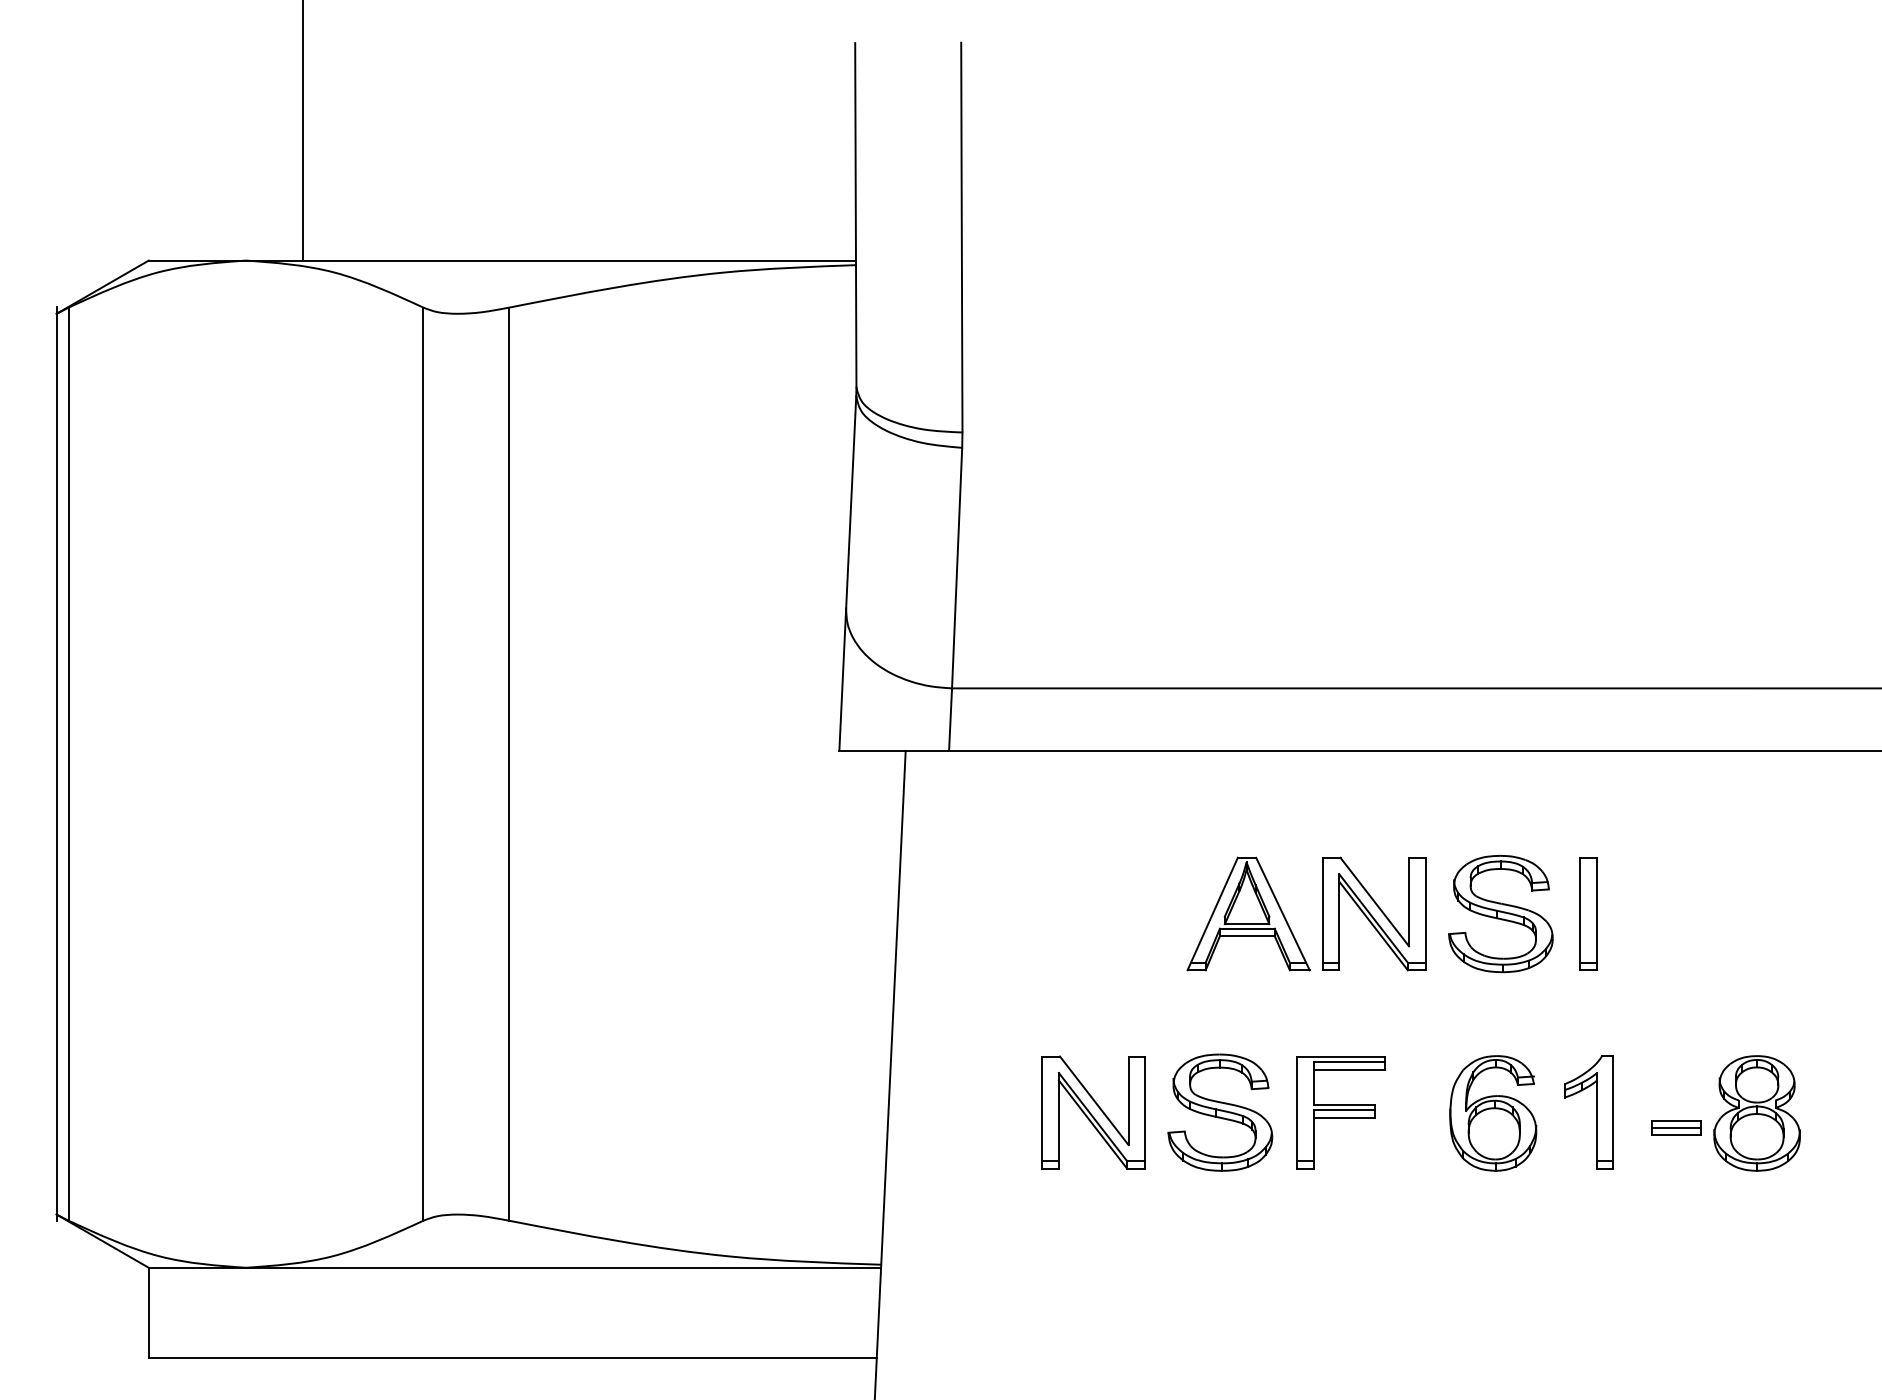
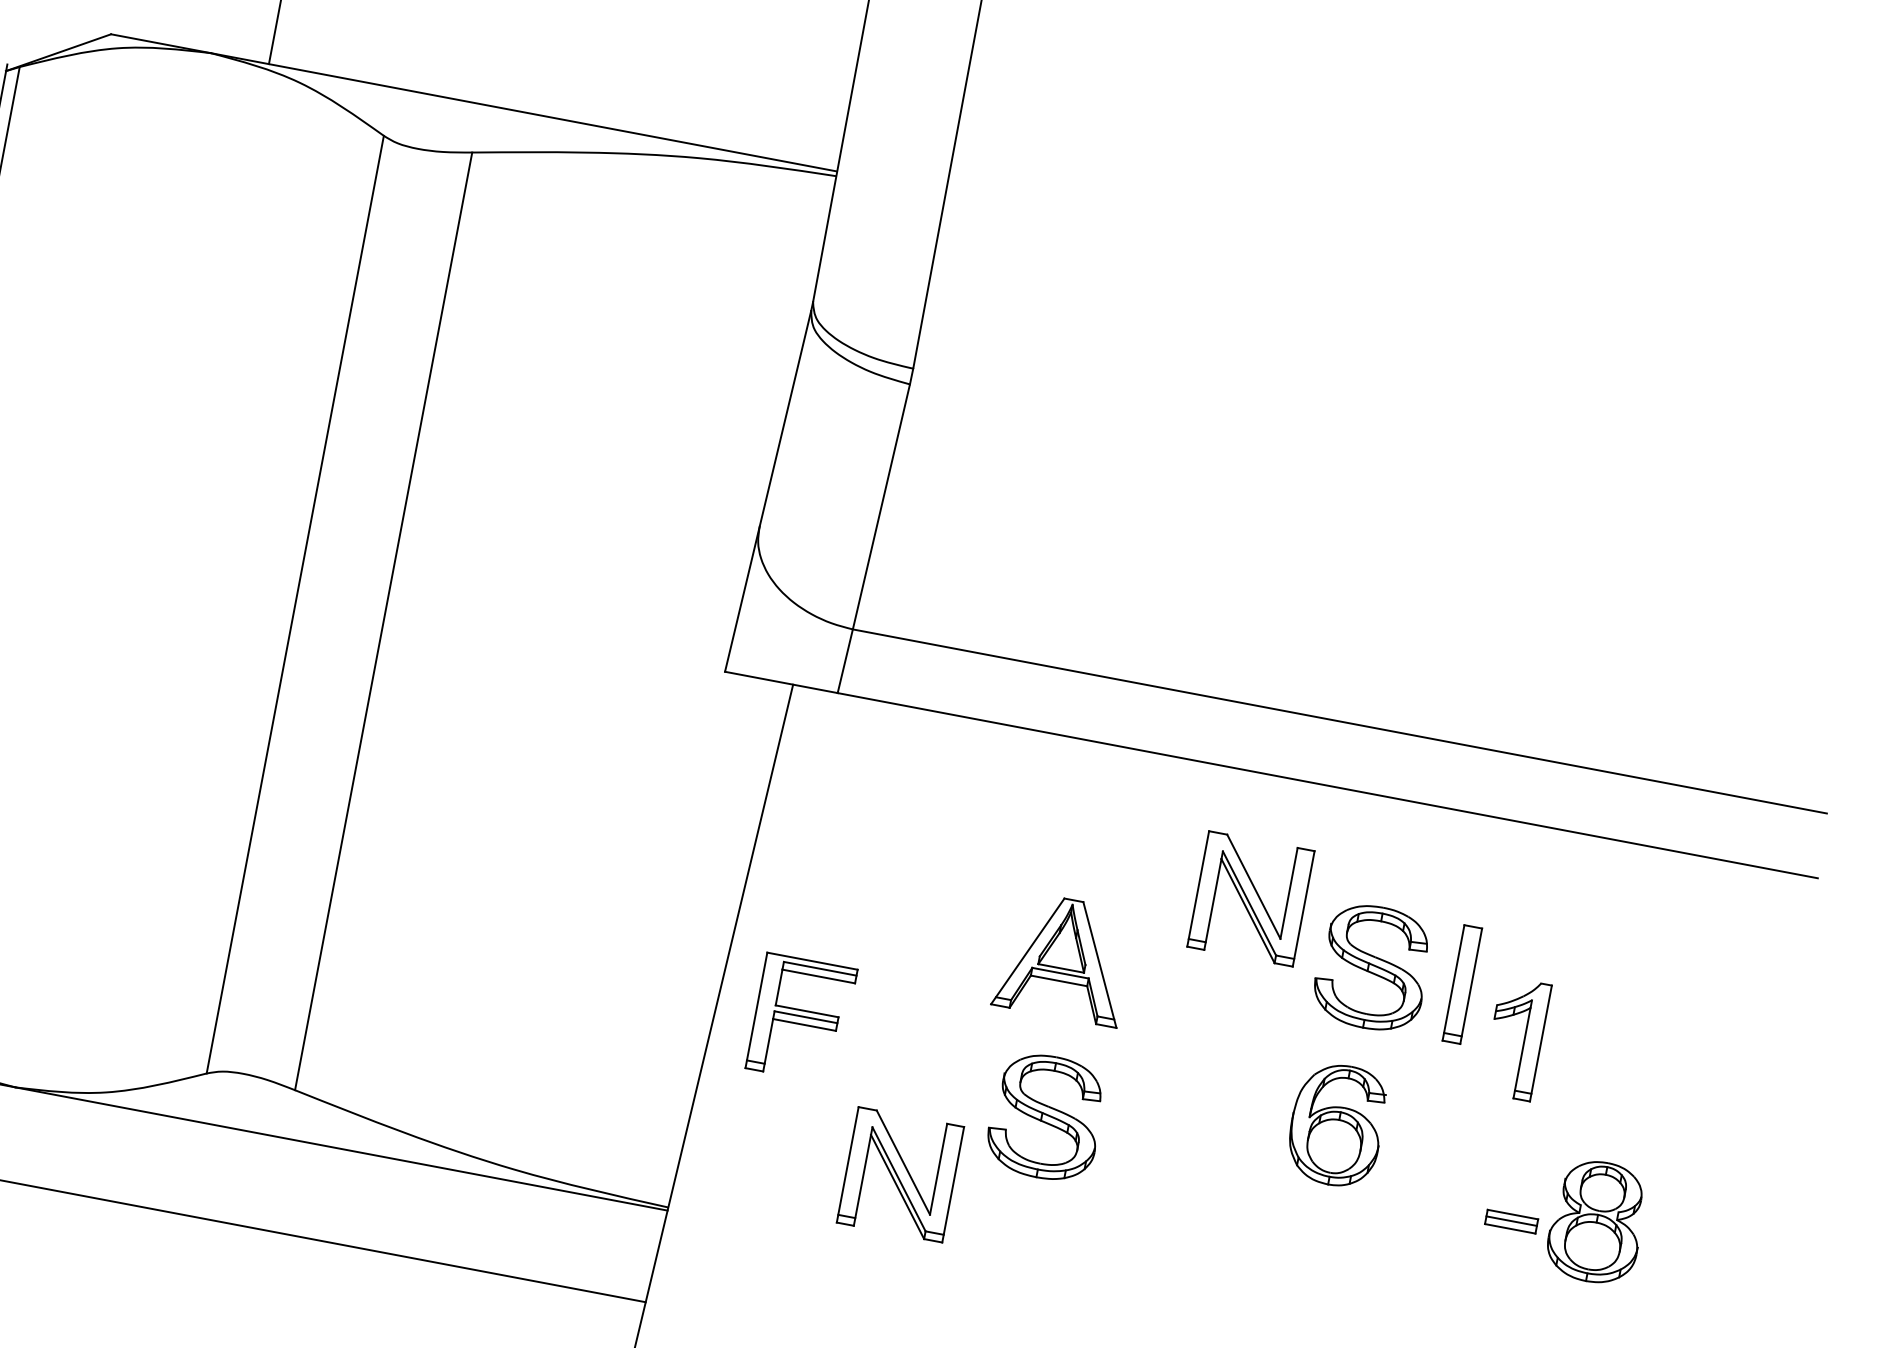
part: (1248, 913) -> (1064, 957), moved
part: (1374, 913) -> (1251, 898), moved
part: (1093, 1112) -> (900, 1174), moved
part: (1340, 1112) -> (801, 1018), moved
part: (1596, 1112) -> (1524, 1040), moved
part: (1493, 1113) -> (1337, 1125), moved

